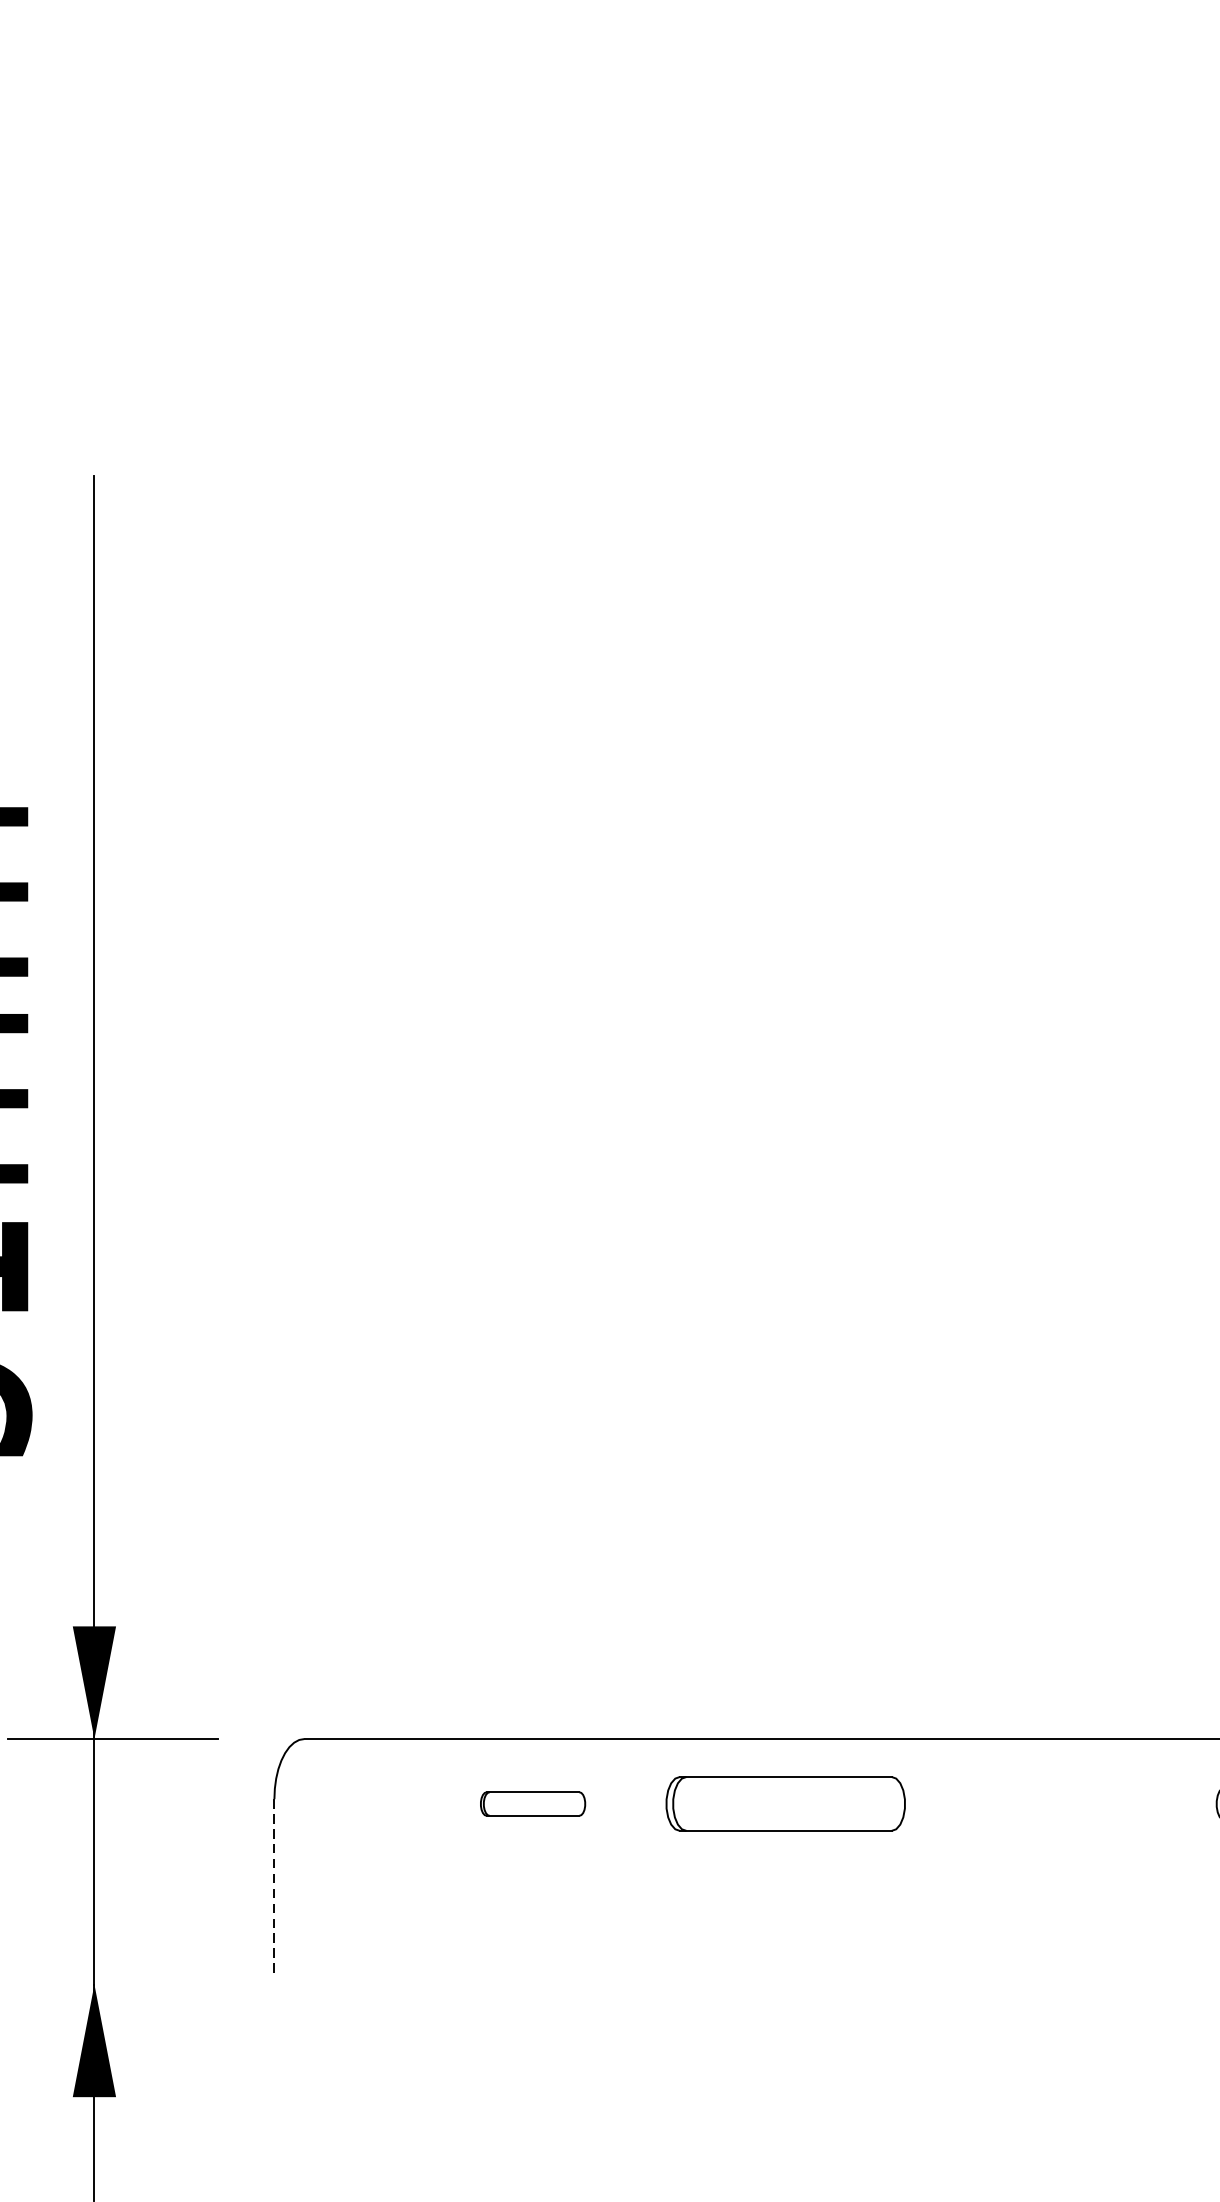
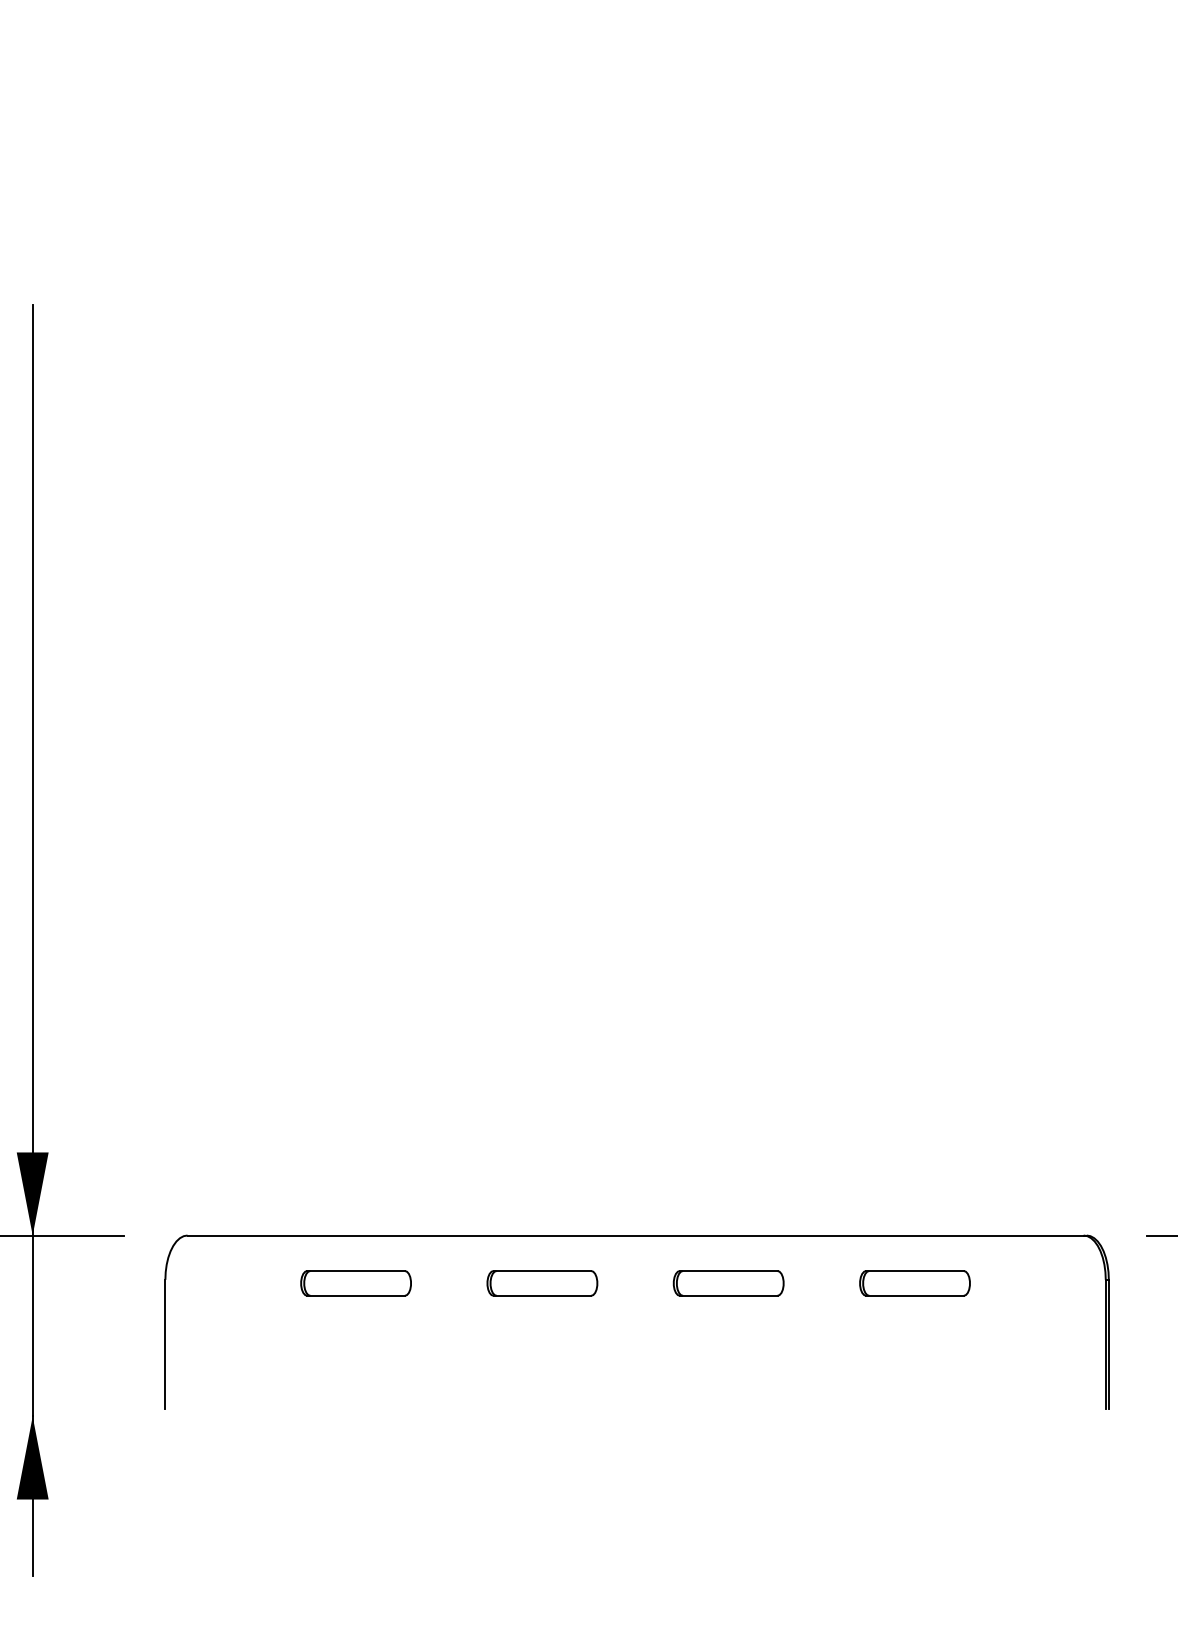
part: (532, 1804) -> (355, 1283), size x1.43
part: (785, 1804) -> (542, 1283), size x0.62
part: (1038, 1804) -> (728, 1283), added
line: (274, 1886) -> (165, 1344), dashed -> solid

